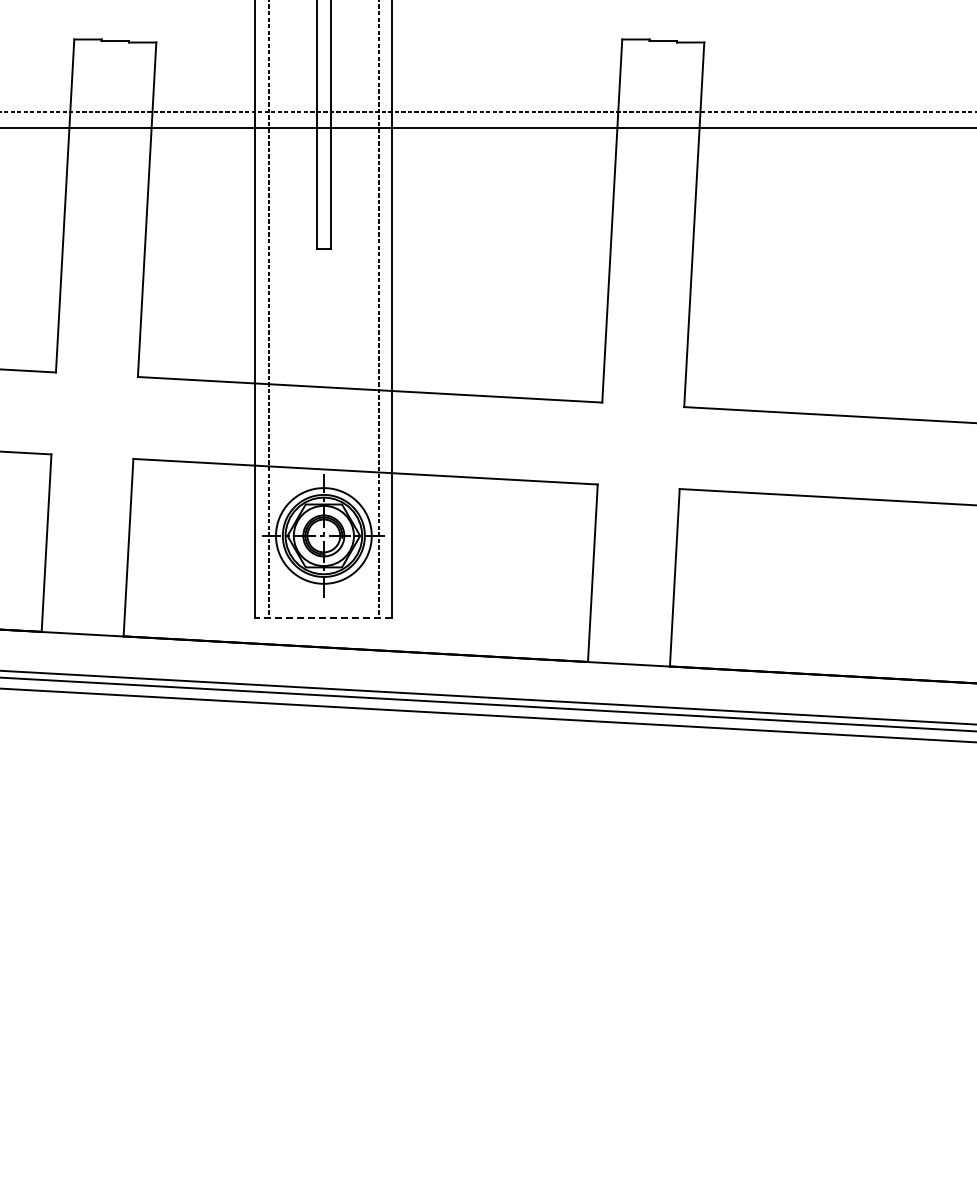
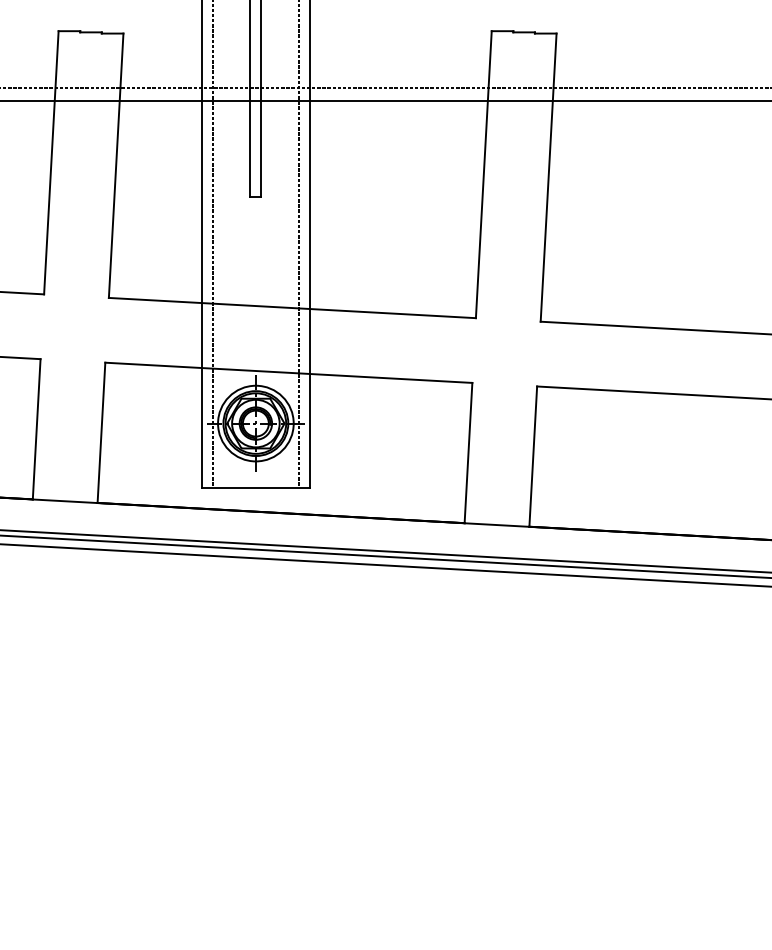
line: (323, 618) -> (255, 488), dashed -> solid

